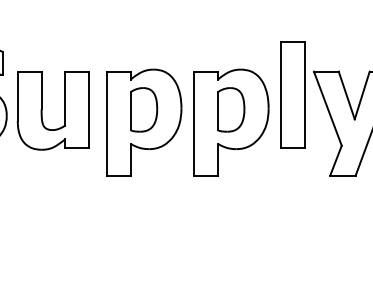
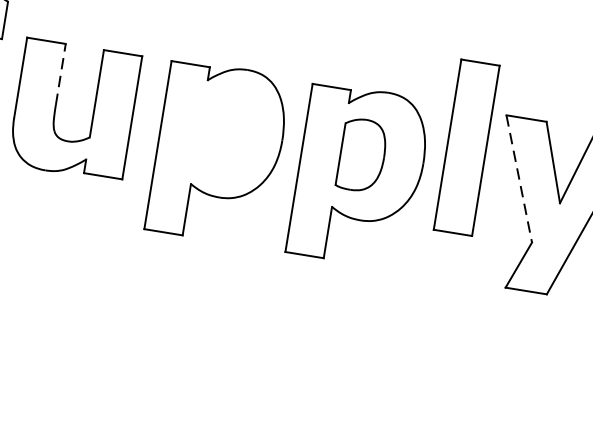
line: (41, 90) -> (60, 74), solid -> dashed
line: (327, 108) -> (518, 178), solid -> dashed
part: (144, 109) -> (222, 132), removed

